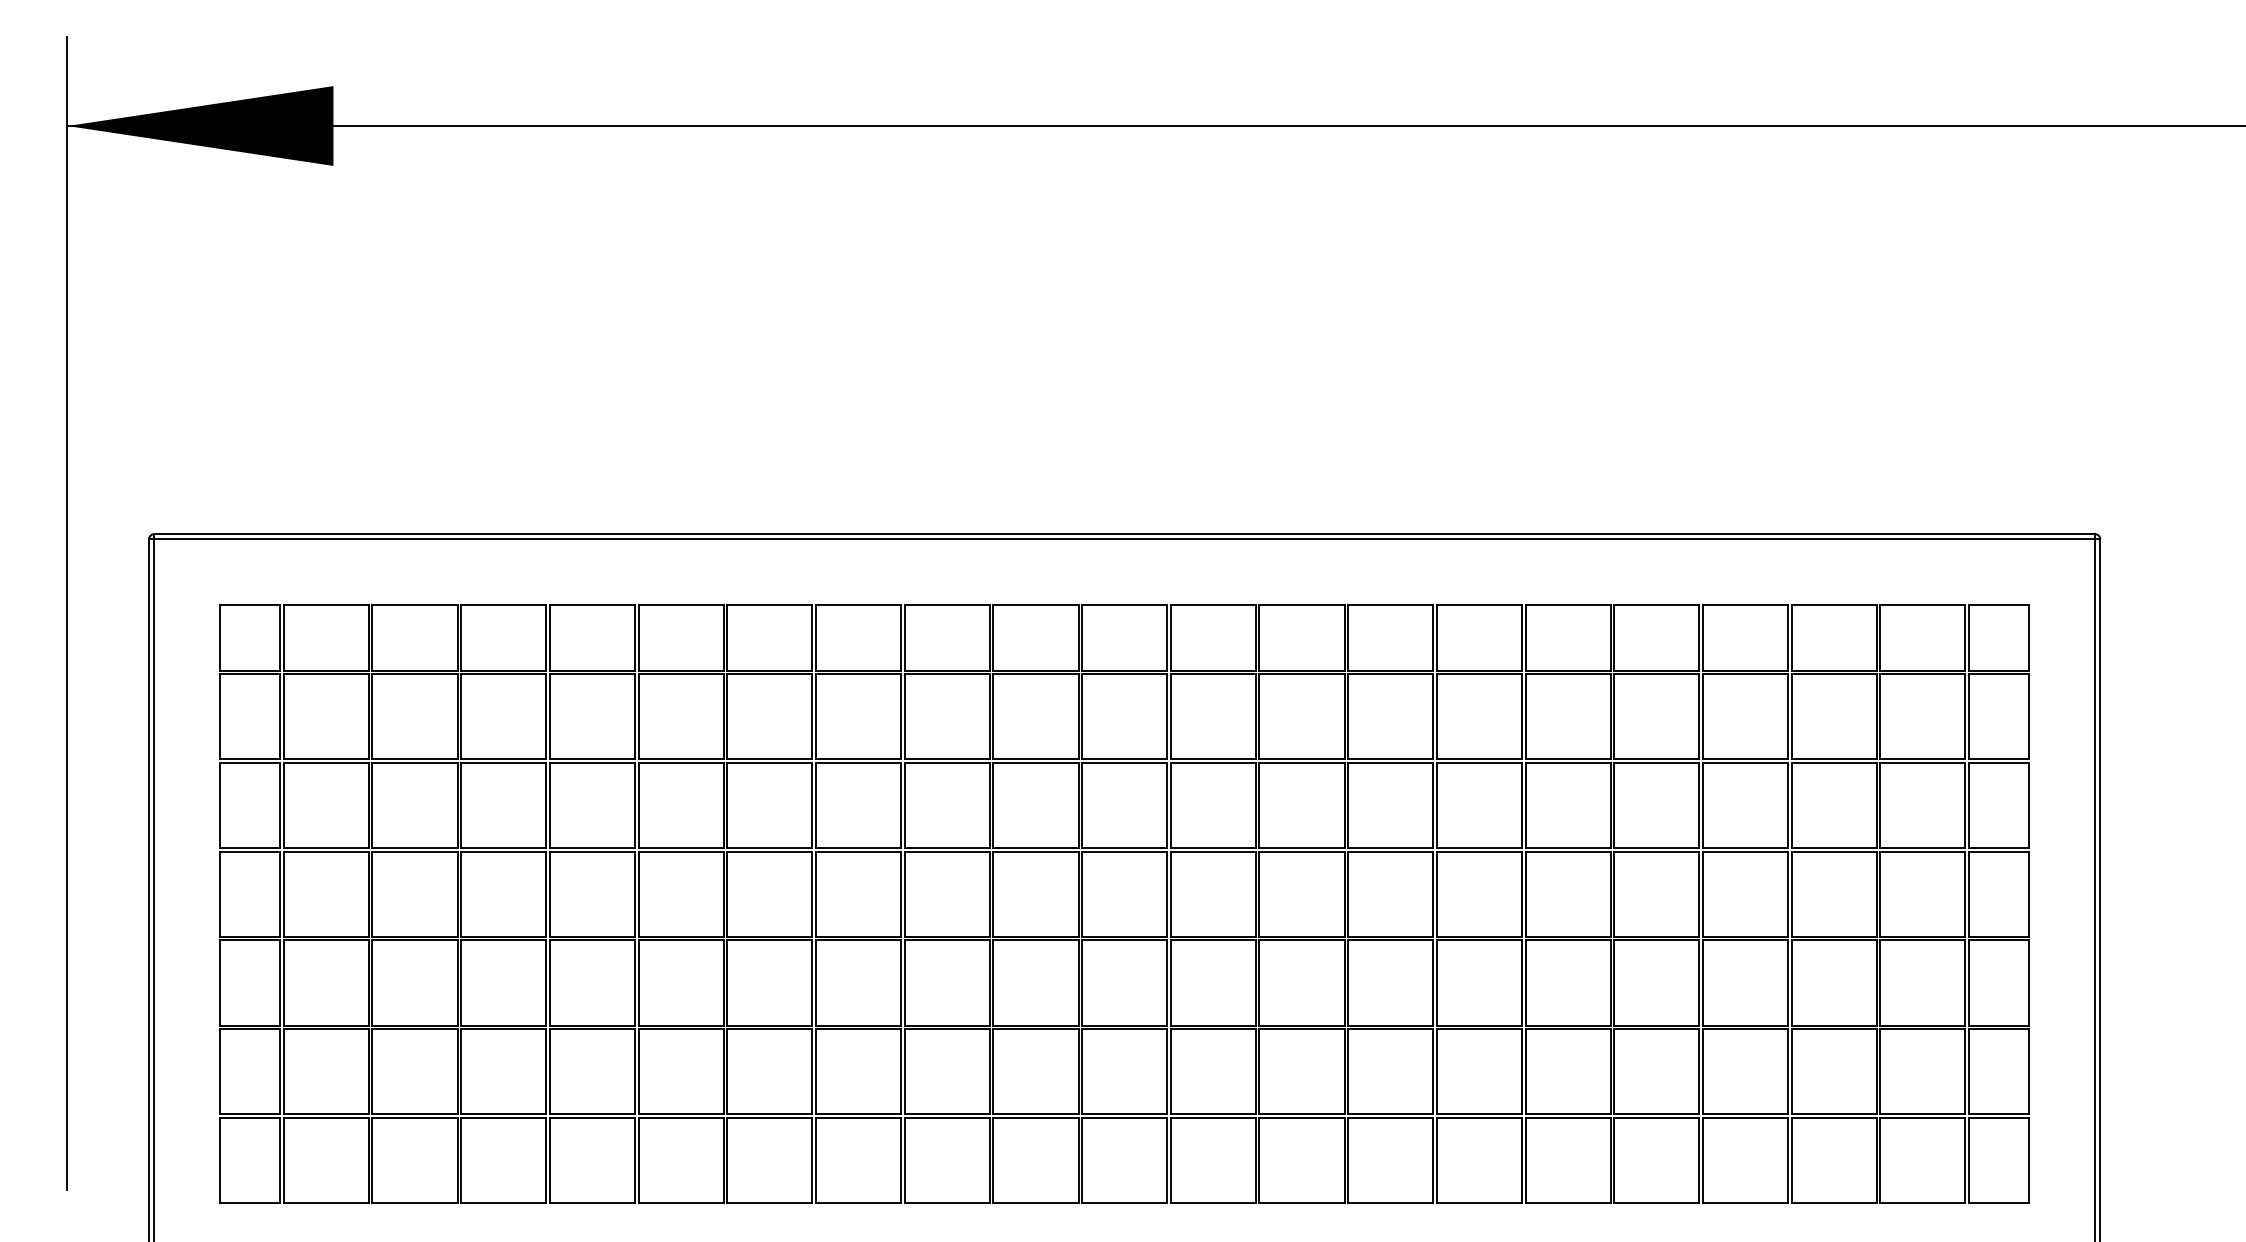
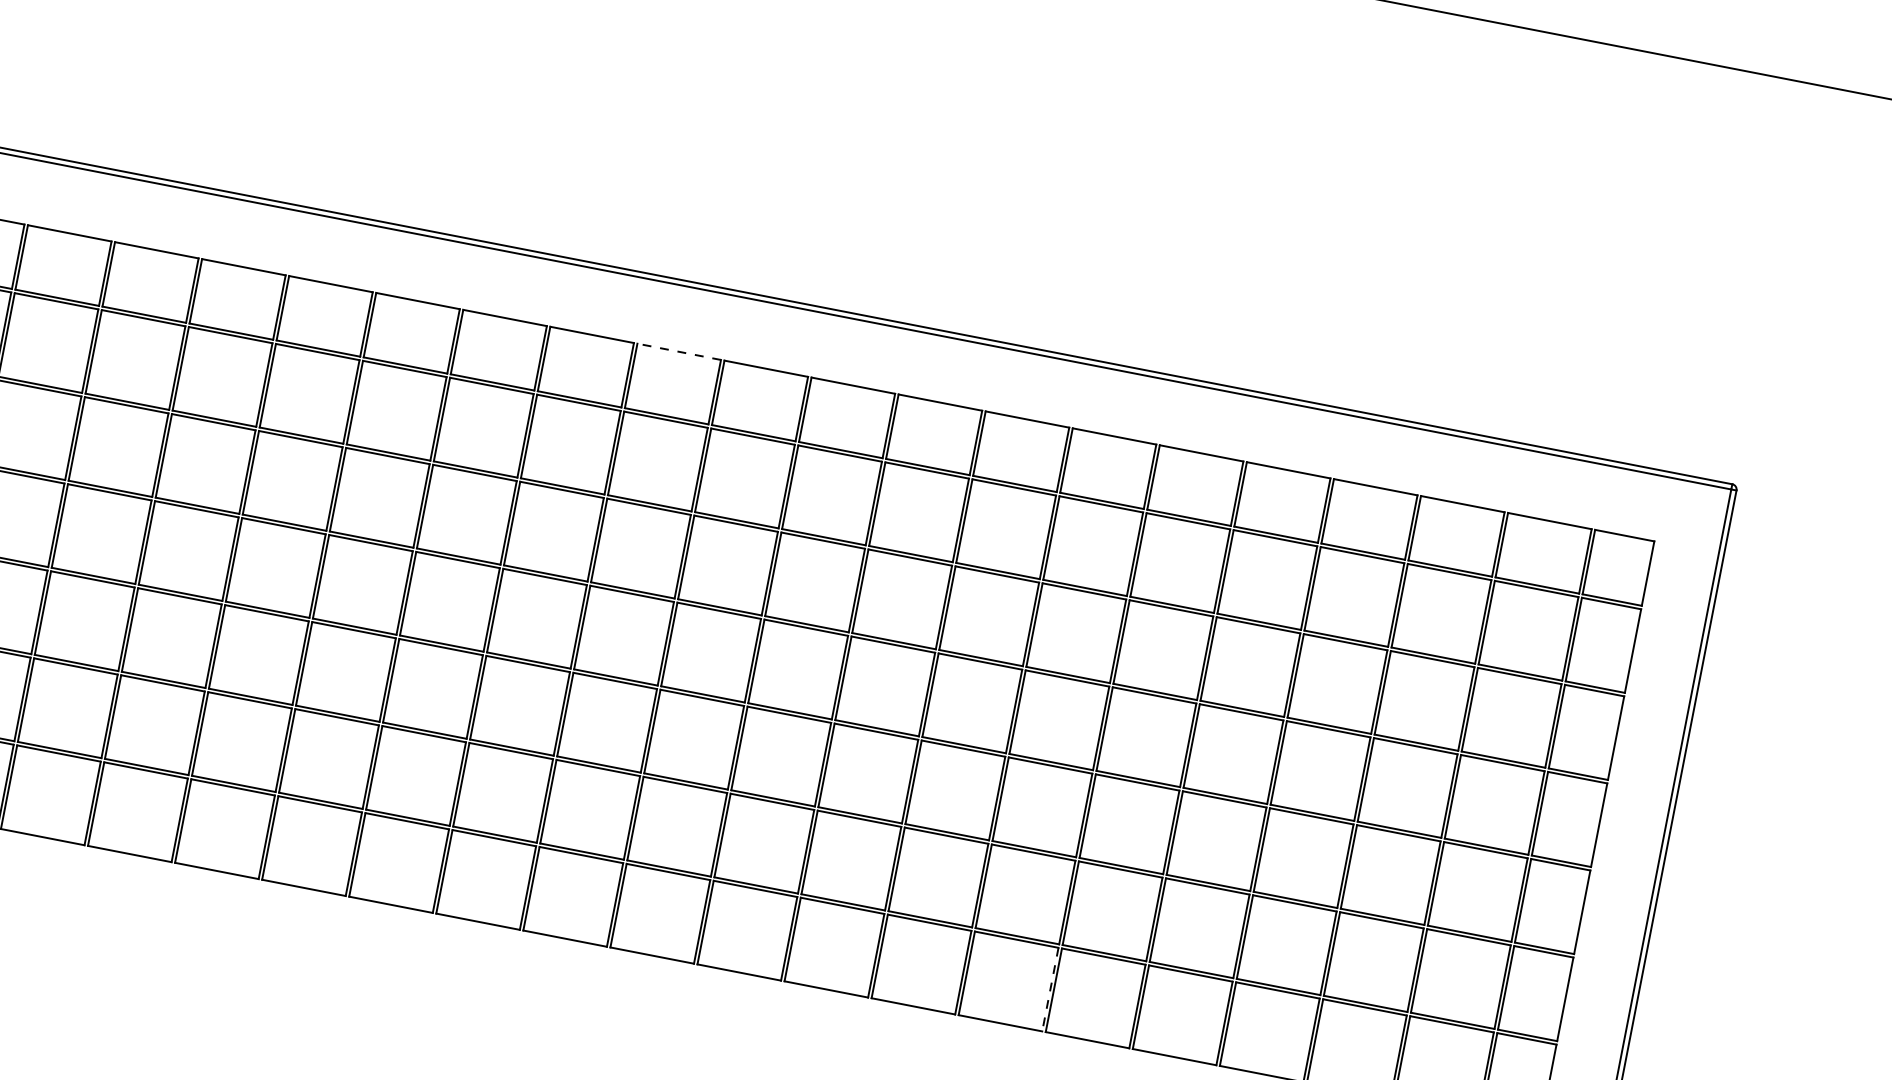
line: (1035, 605) -> (678, 352), solid -> dashed
line: (1521, 1160) -> (1049, 989), solid -> dashed

